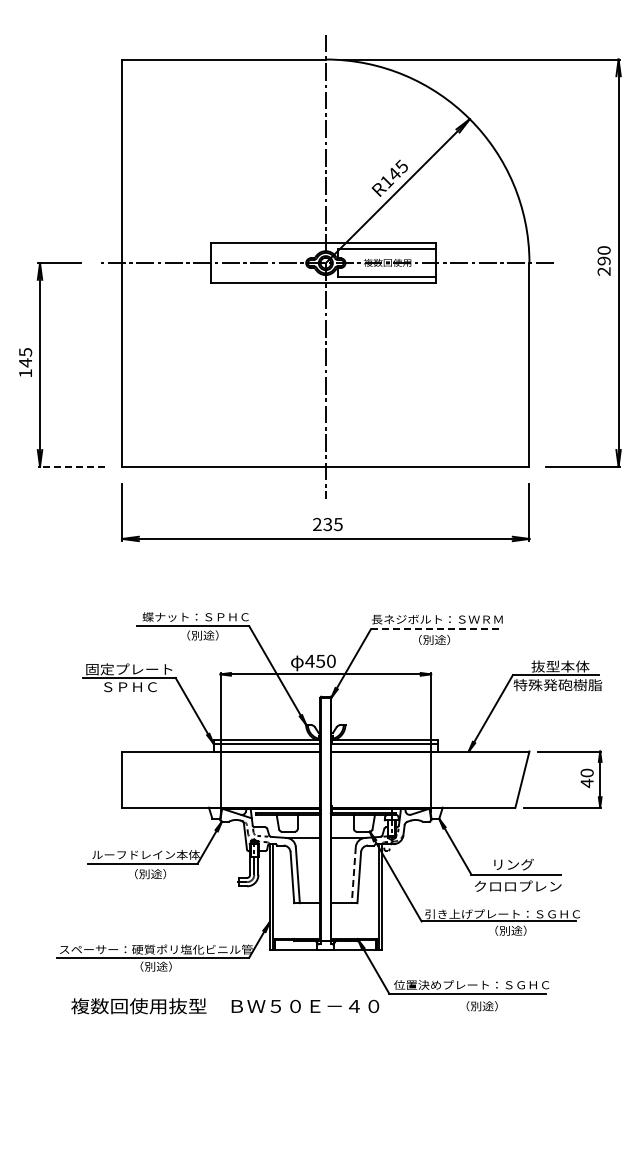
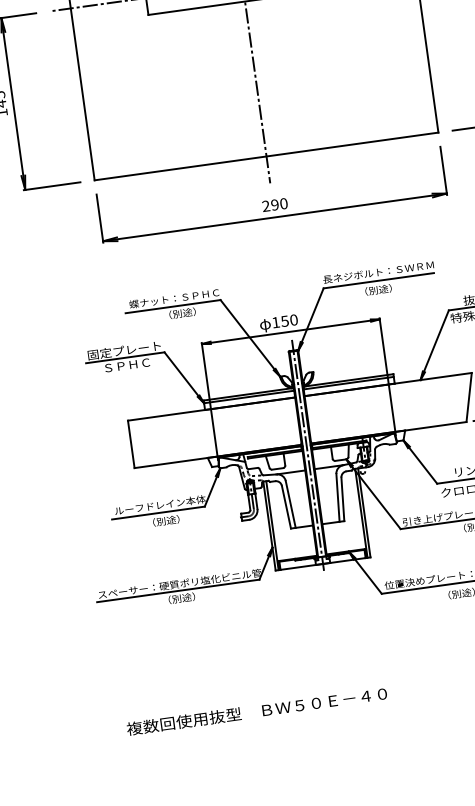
line: (71, 466) -> (51, 186), dashed -> solid
text: (332, 524) -> (278, 204), 235 -> 290
line: (436, 629) -> (379, 280), dashed -> solid
text: (309, 661) -> (275, 322), 450 -> 150
line: (325, 820) -> (307, 455), added
line: (353, 875) -> (337, 498), dashed -> solid
text: (225, 1006) -> (257, 711), moved

